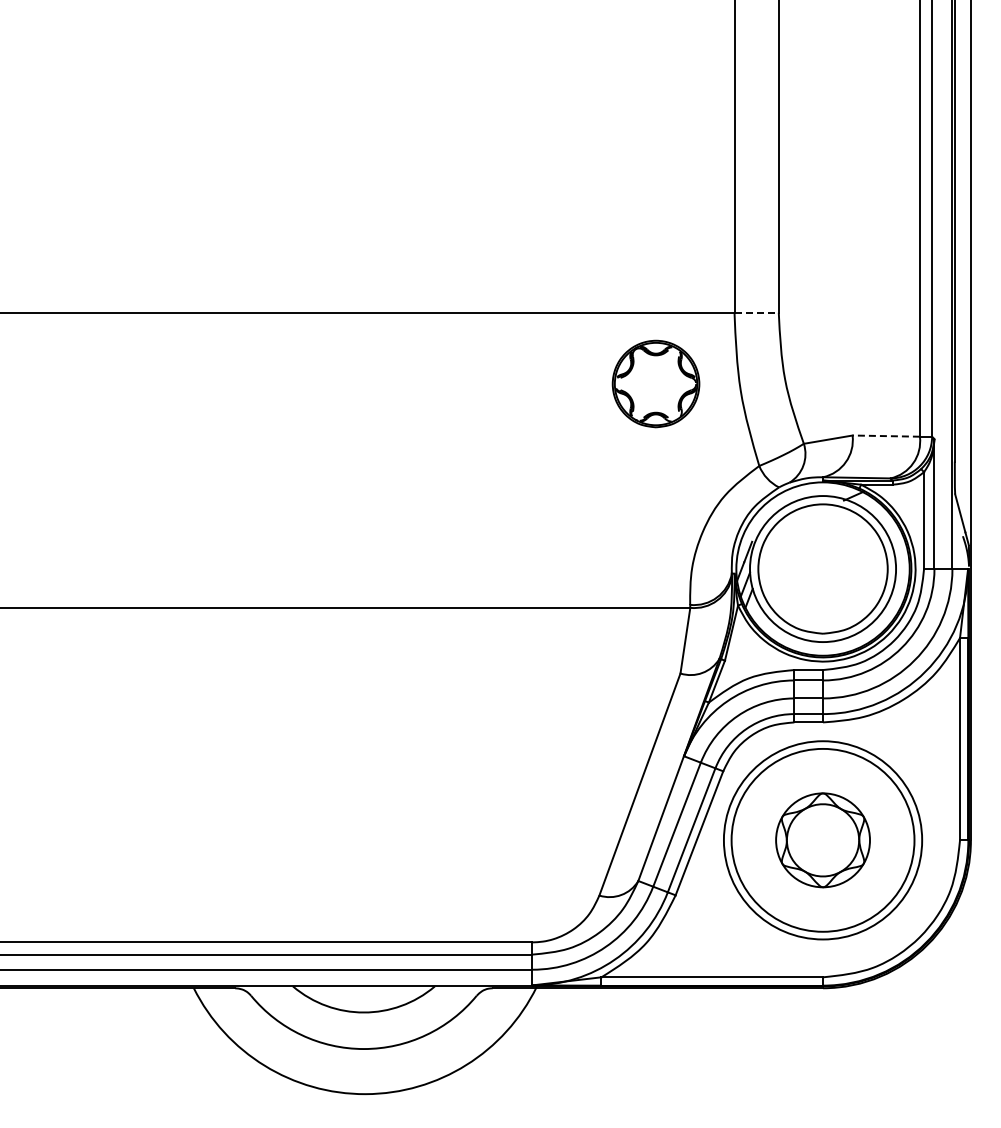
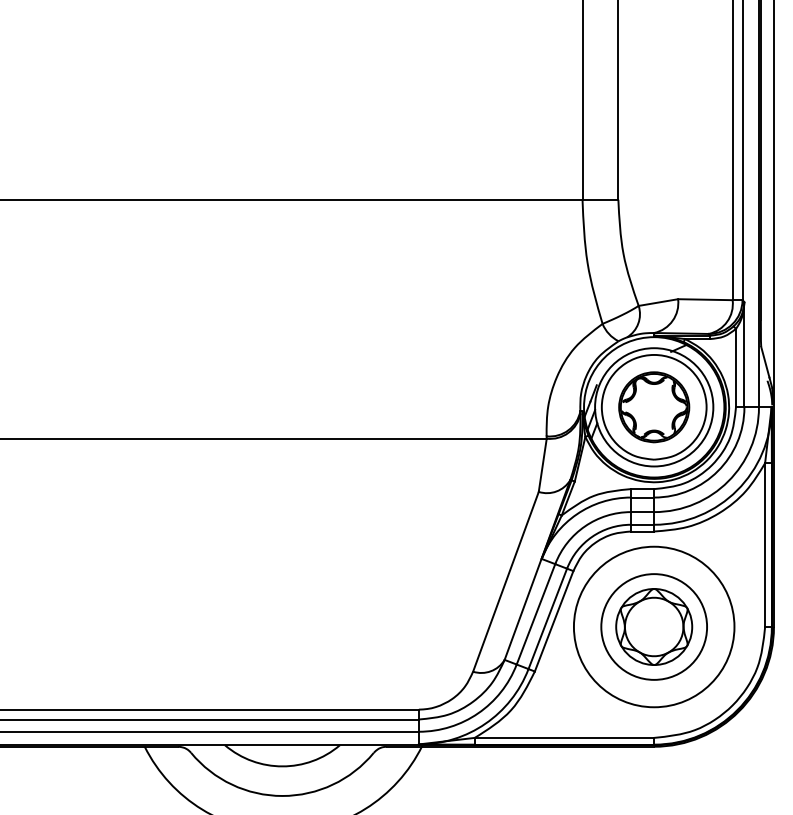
line: (757, 312) -> (601, 199), dashed -> solid
part: (655, 383) -> (653, 406), moved
line: (886, 436) -> (705, 300), dashed -> solid
circle: (822, 840) -> (653, 627), size x0.71

